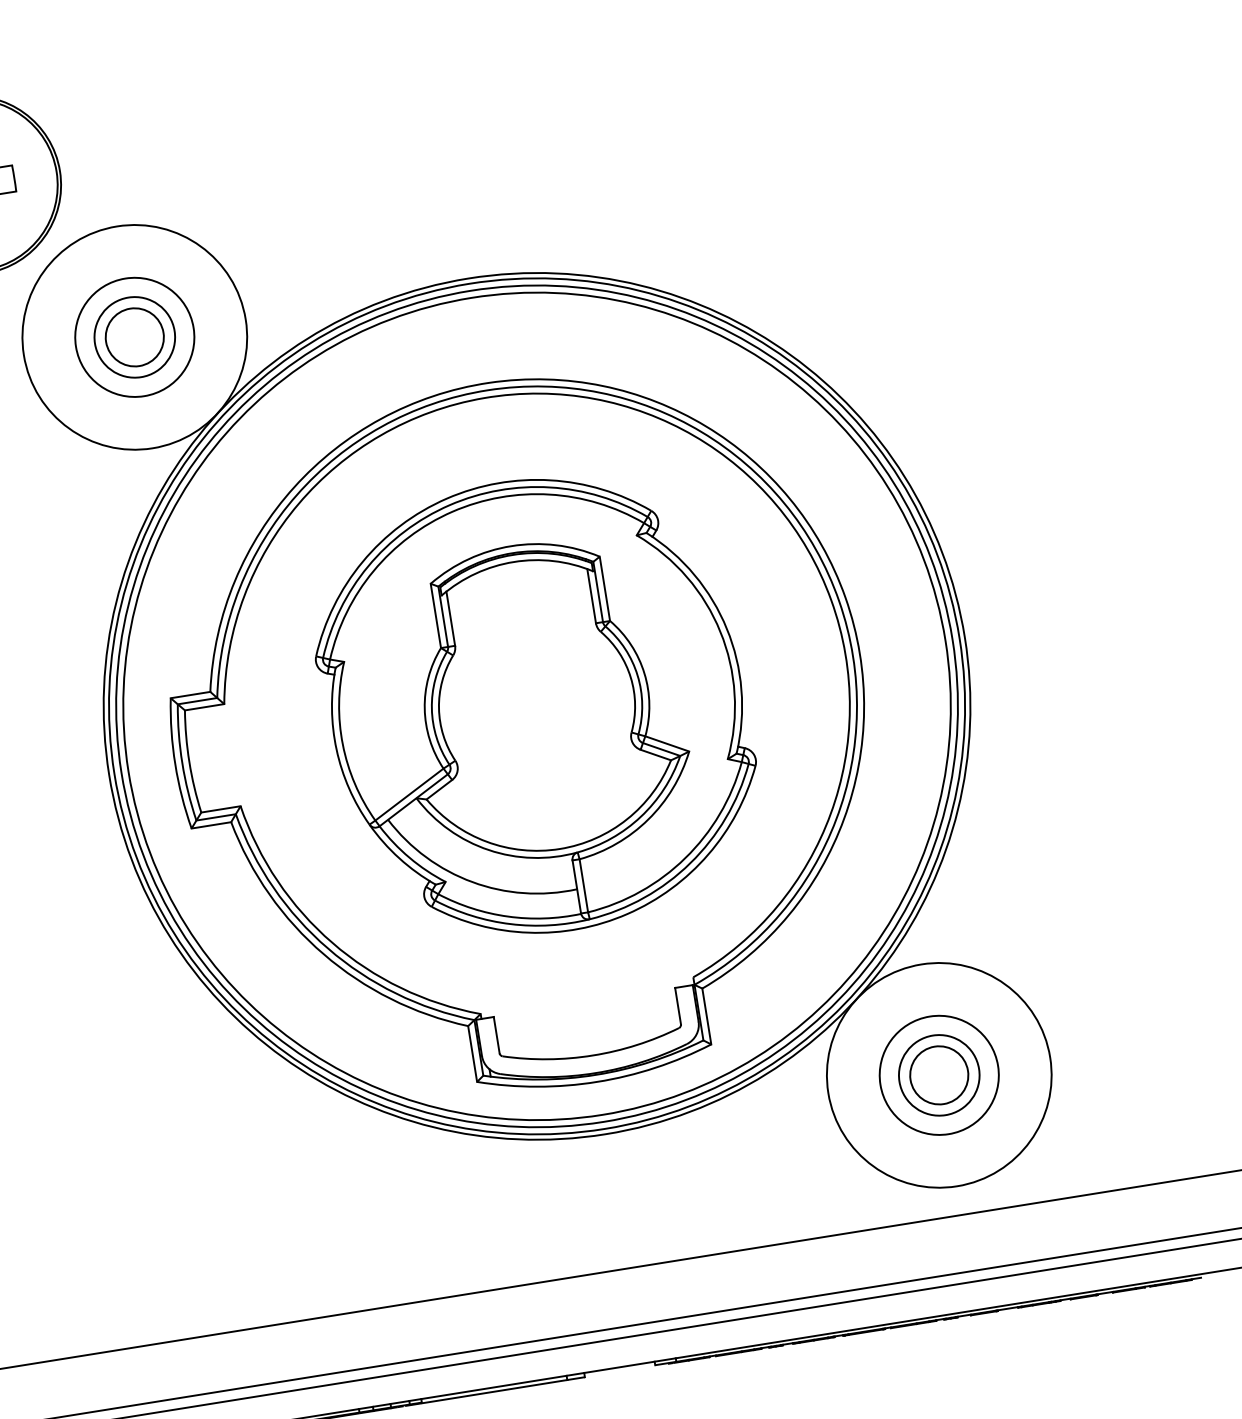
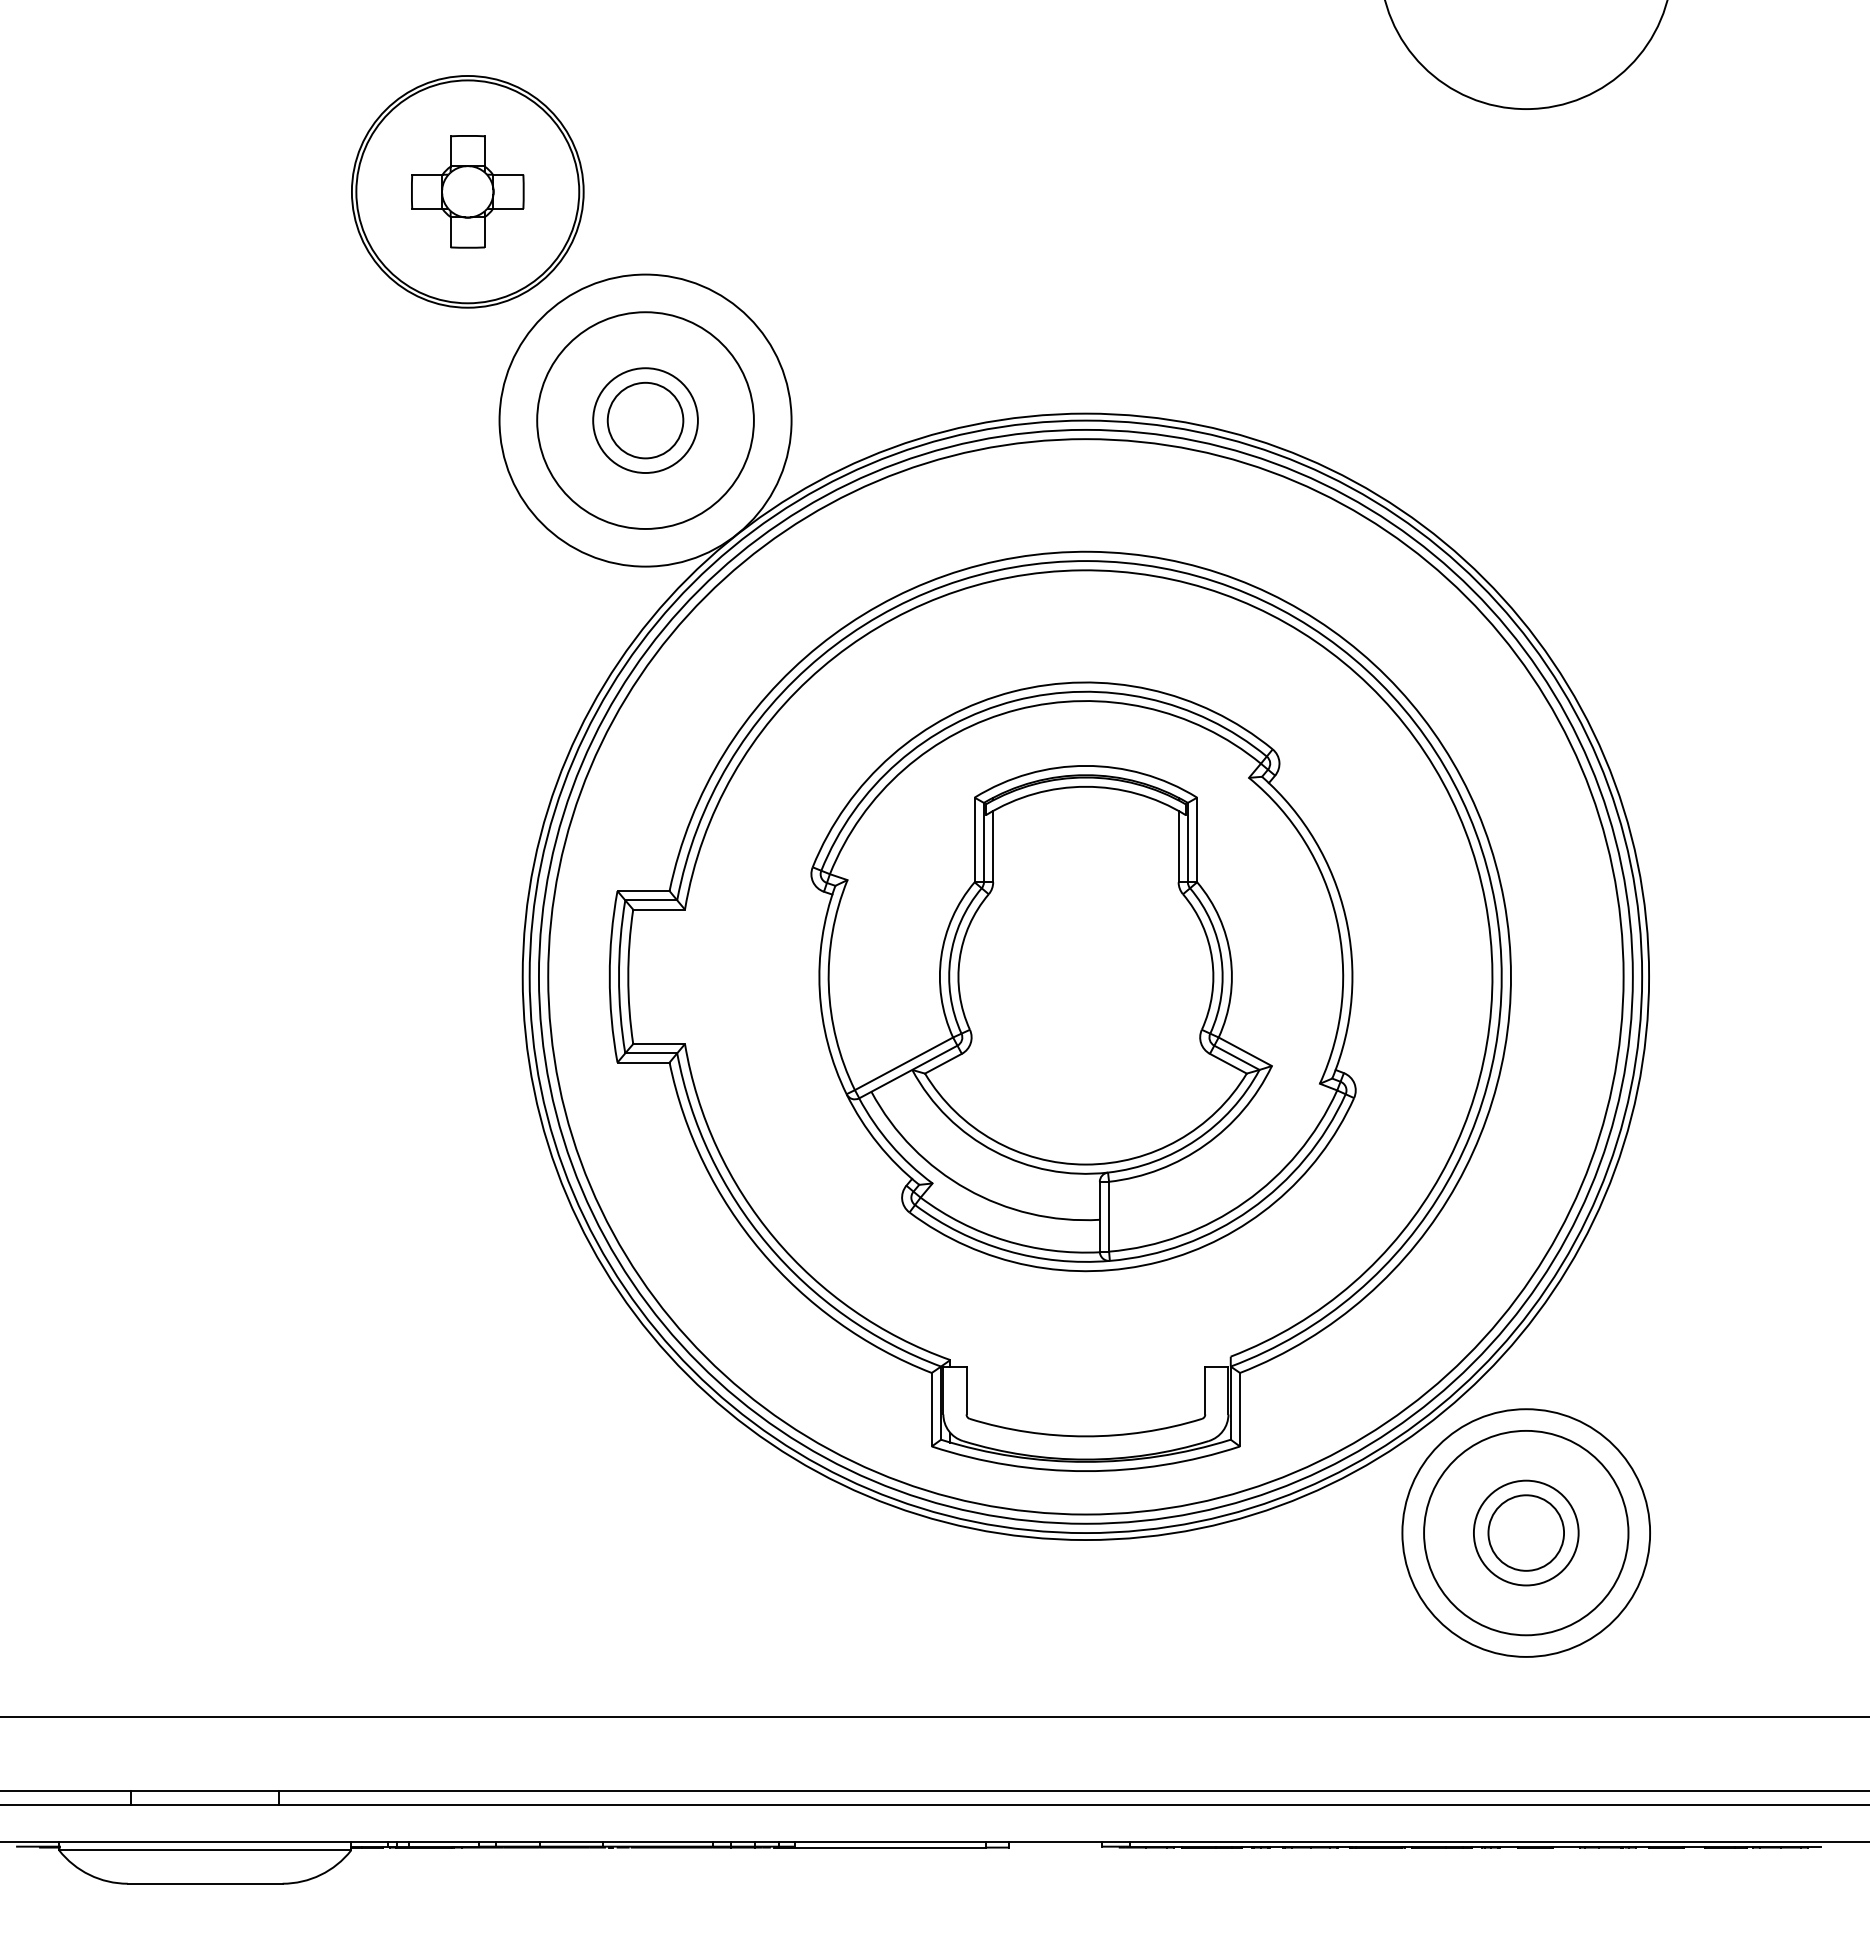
circle: (134, 337) -> (645, 420), size x1.4
circle: (938, 1075) -> (1525, 1532), size x1.6
circle: (939, 1075) -> (1526, 1533), size x0.7

